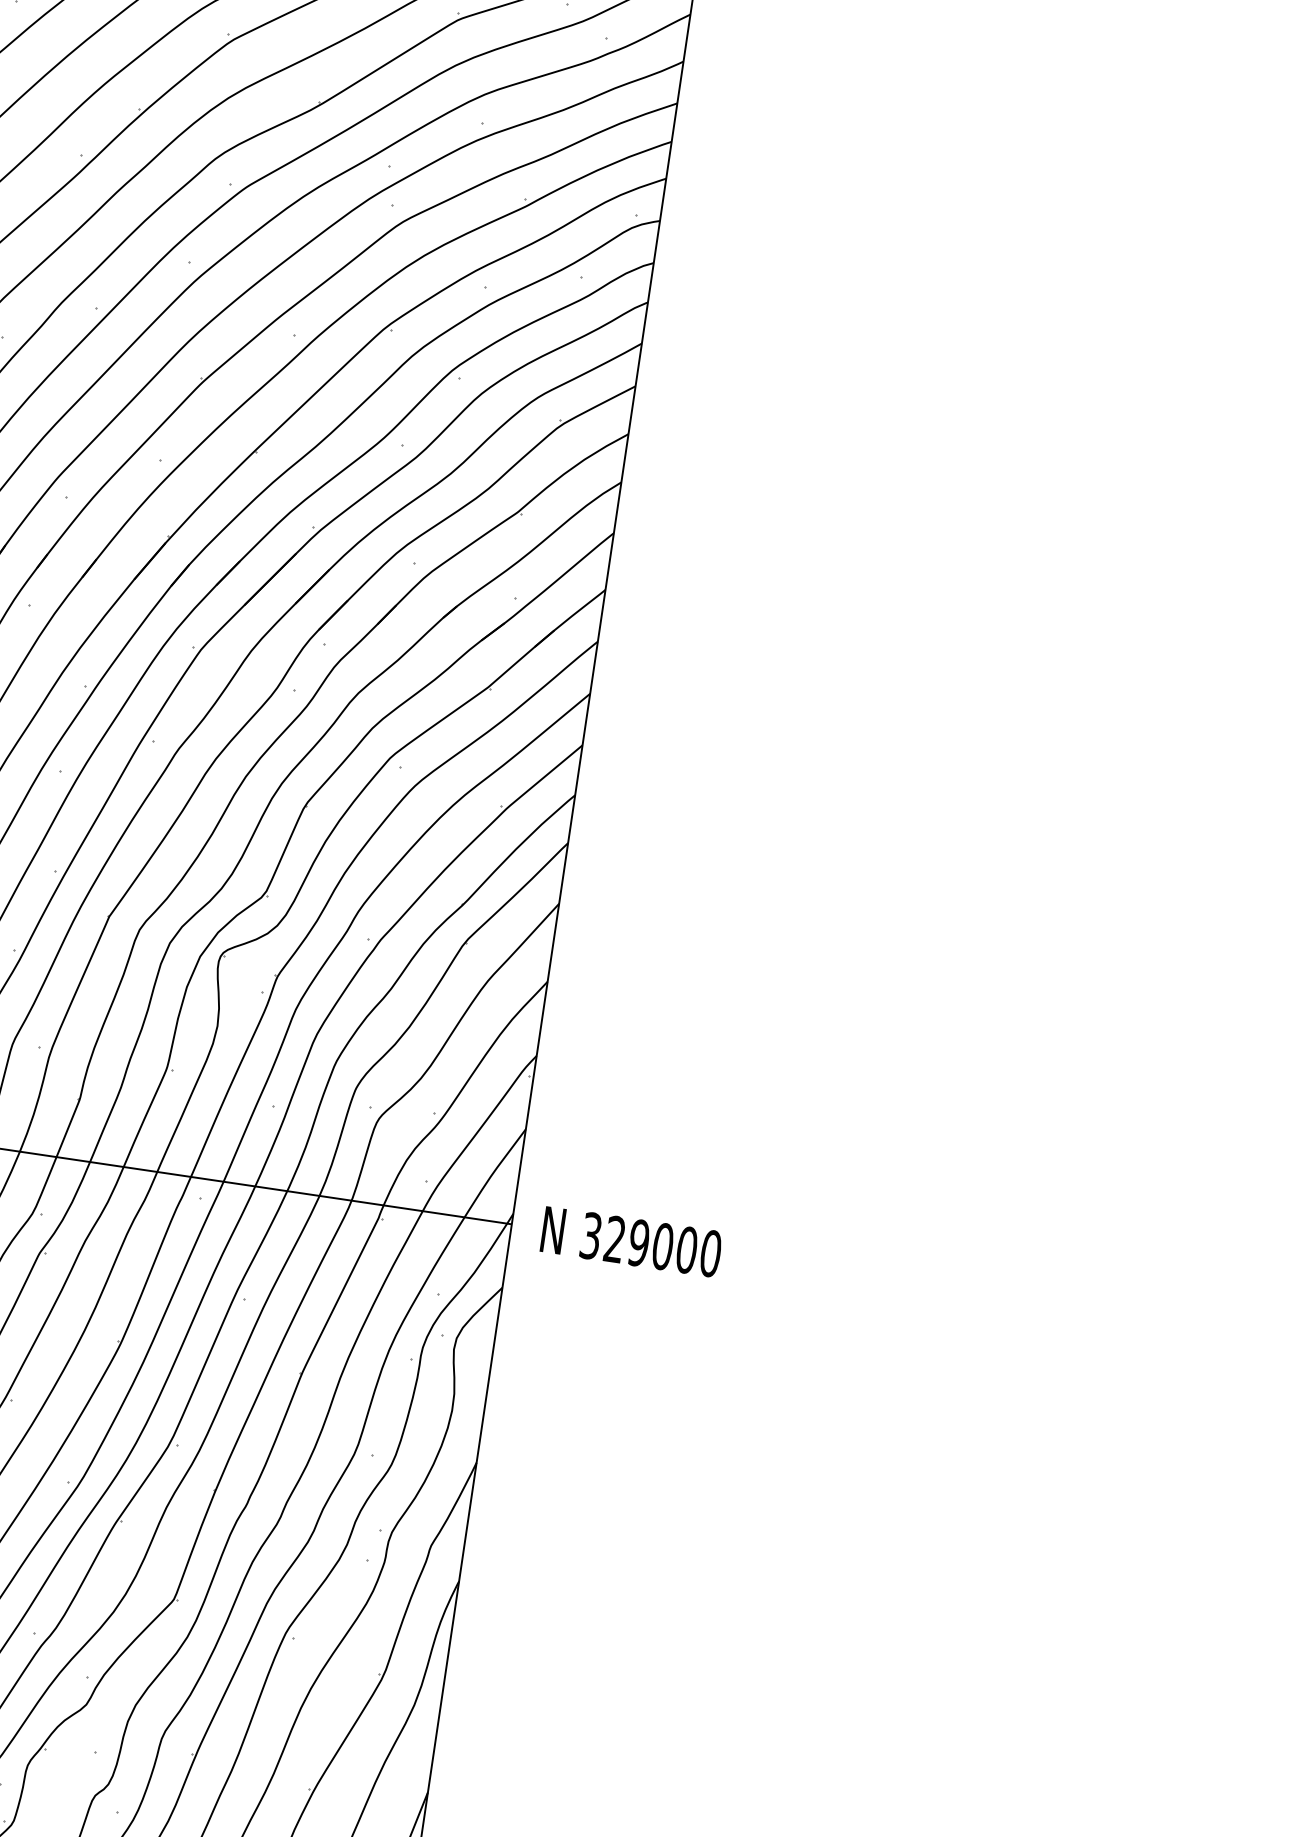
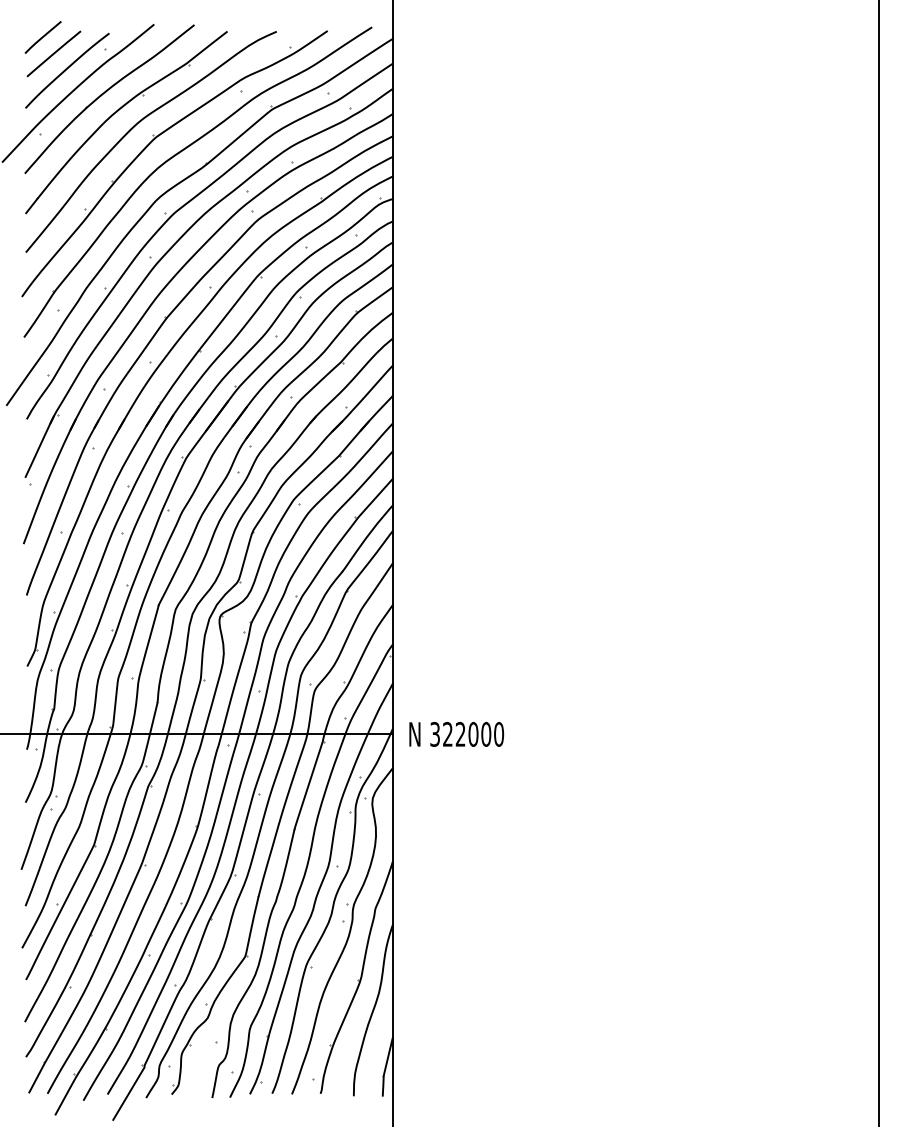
text: (638, 1243) -> (460, 734), 329000 -> 322000

